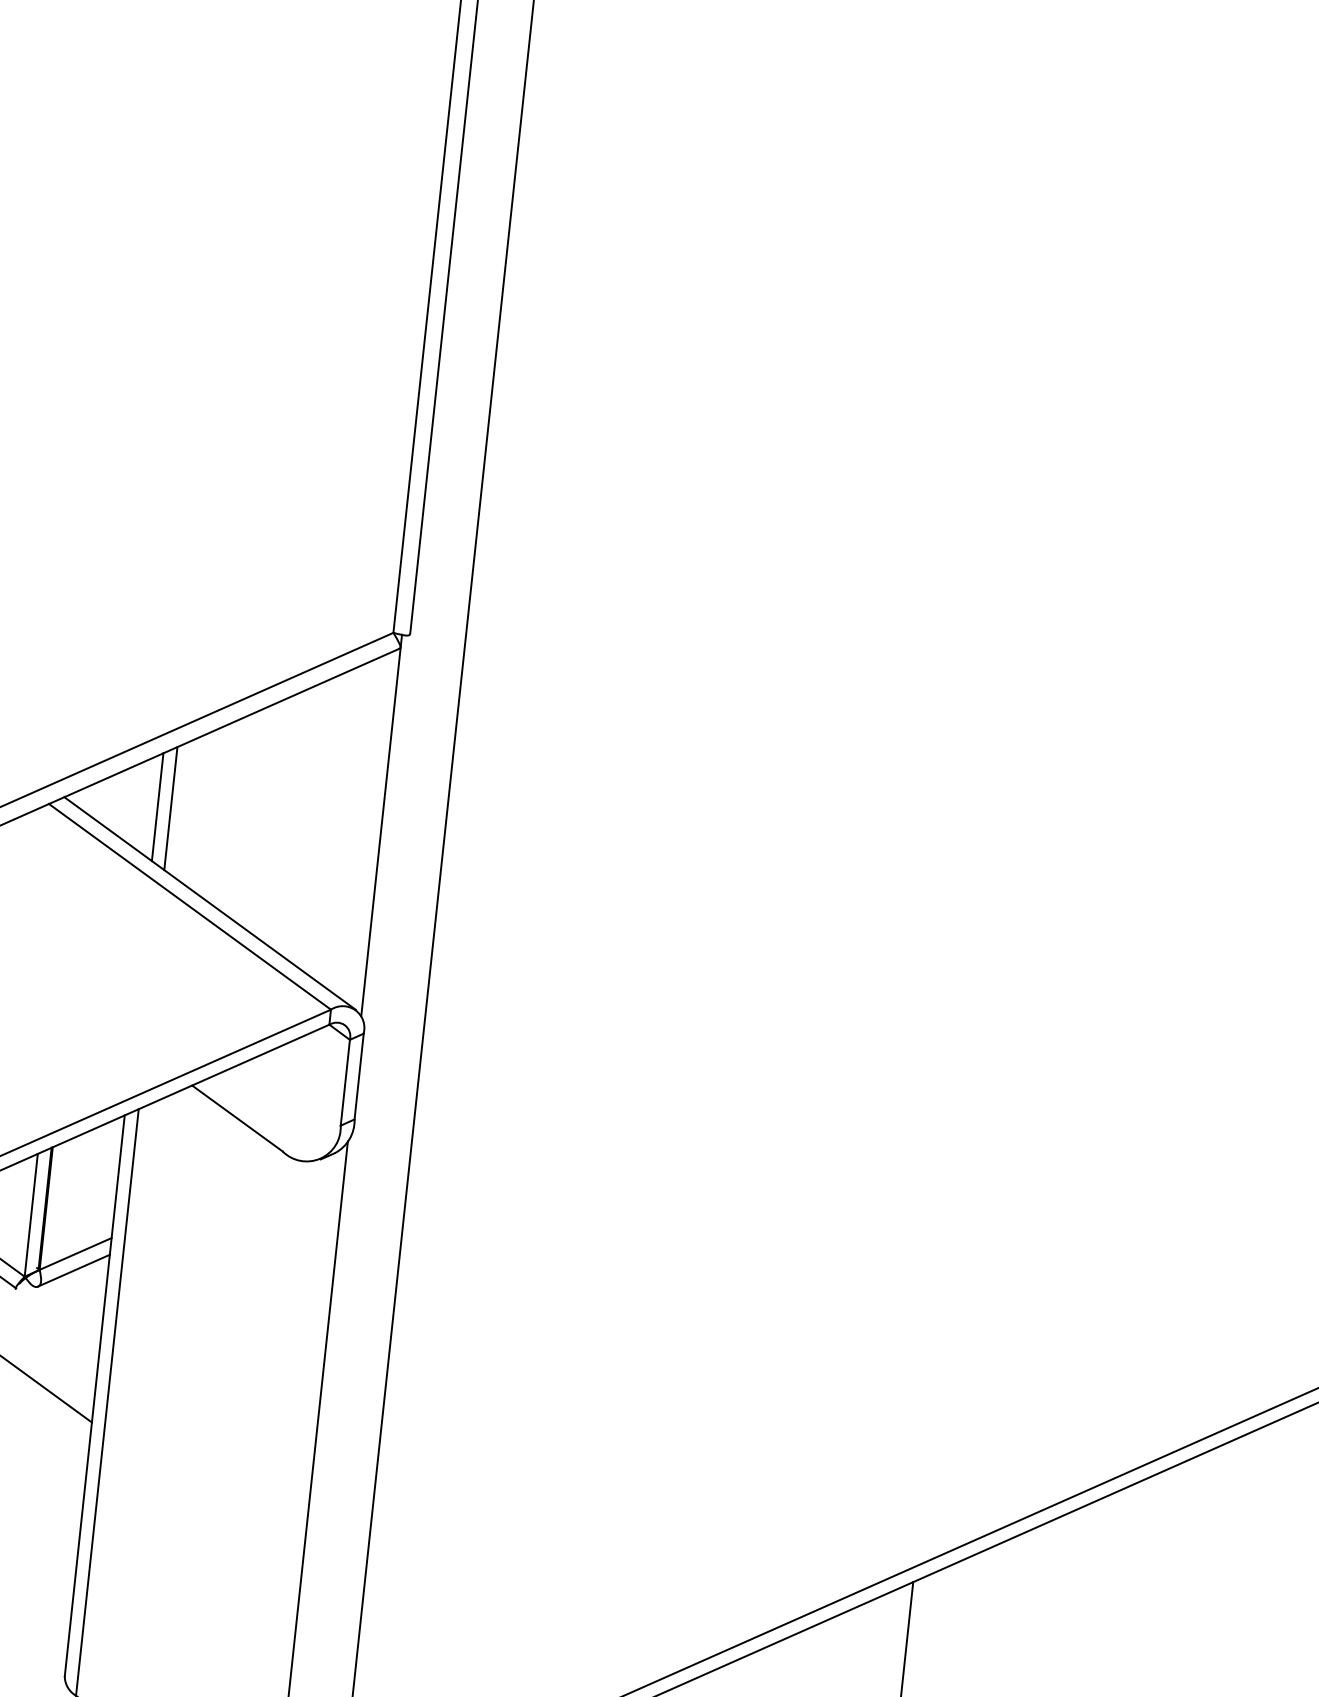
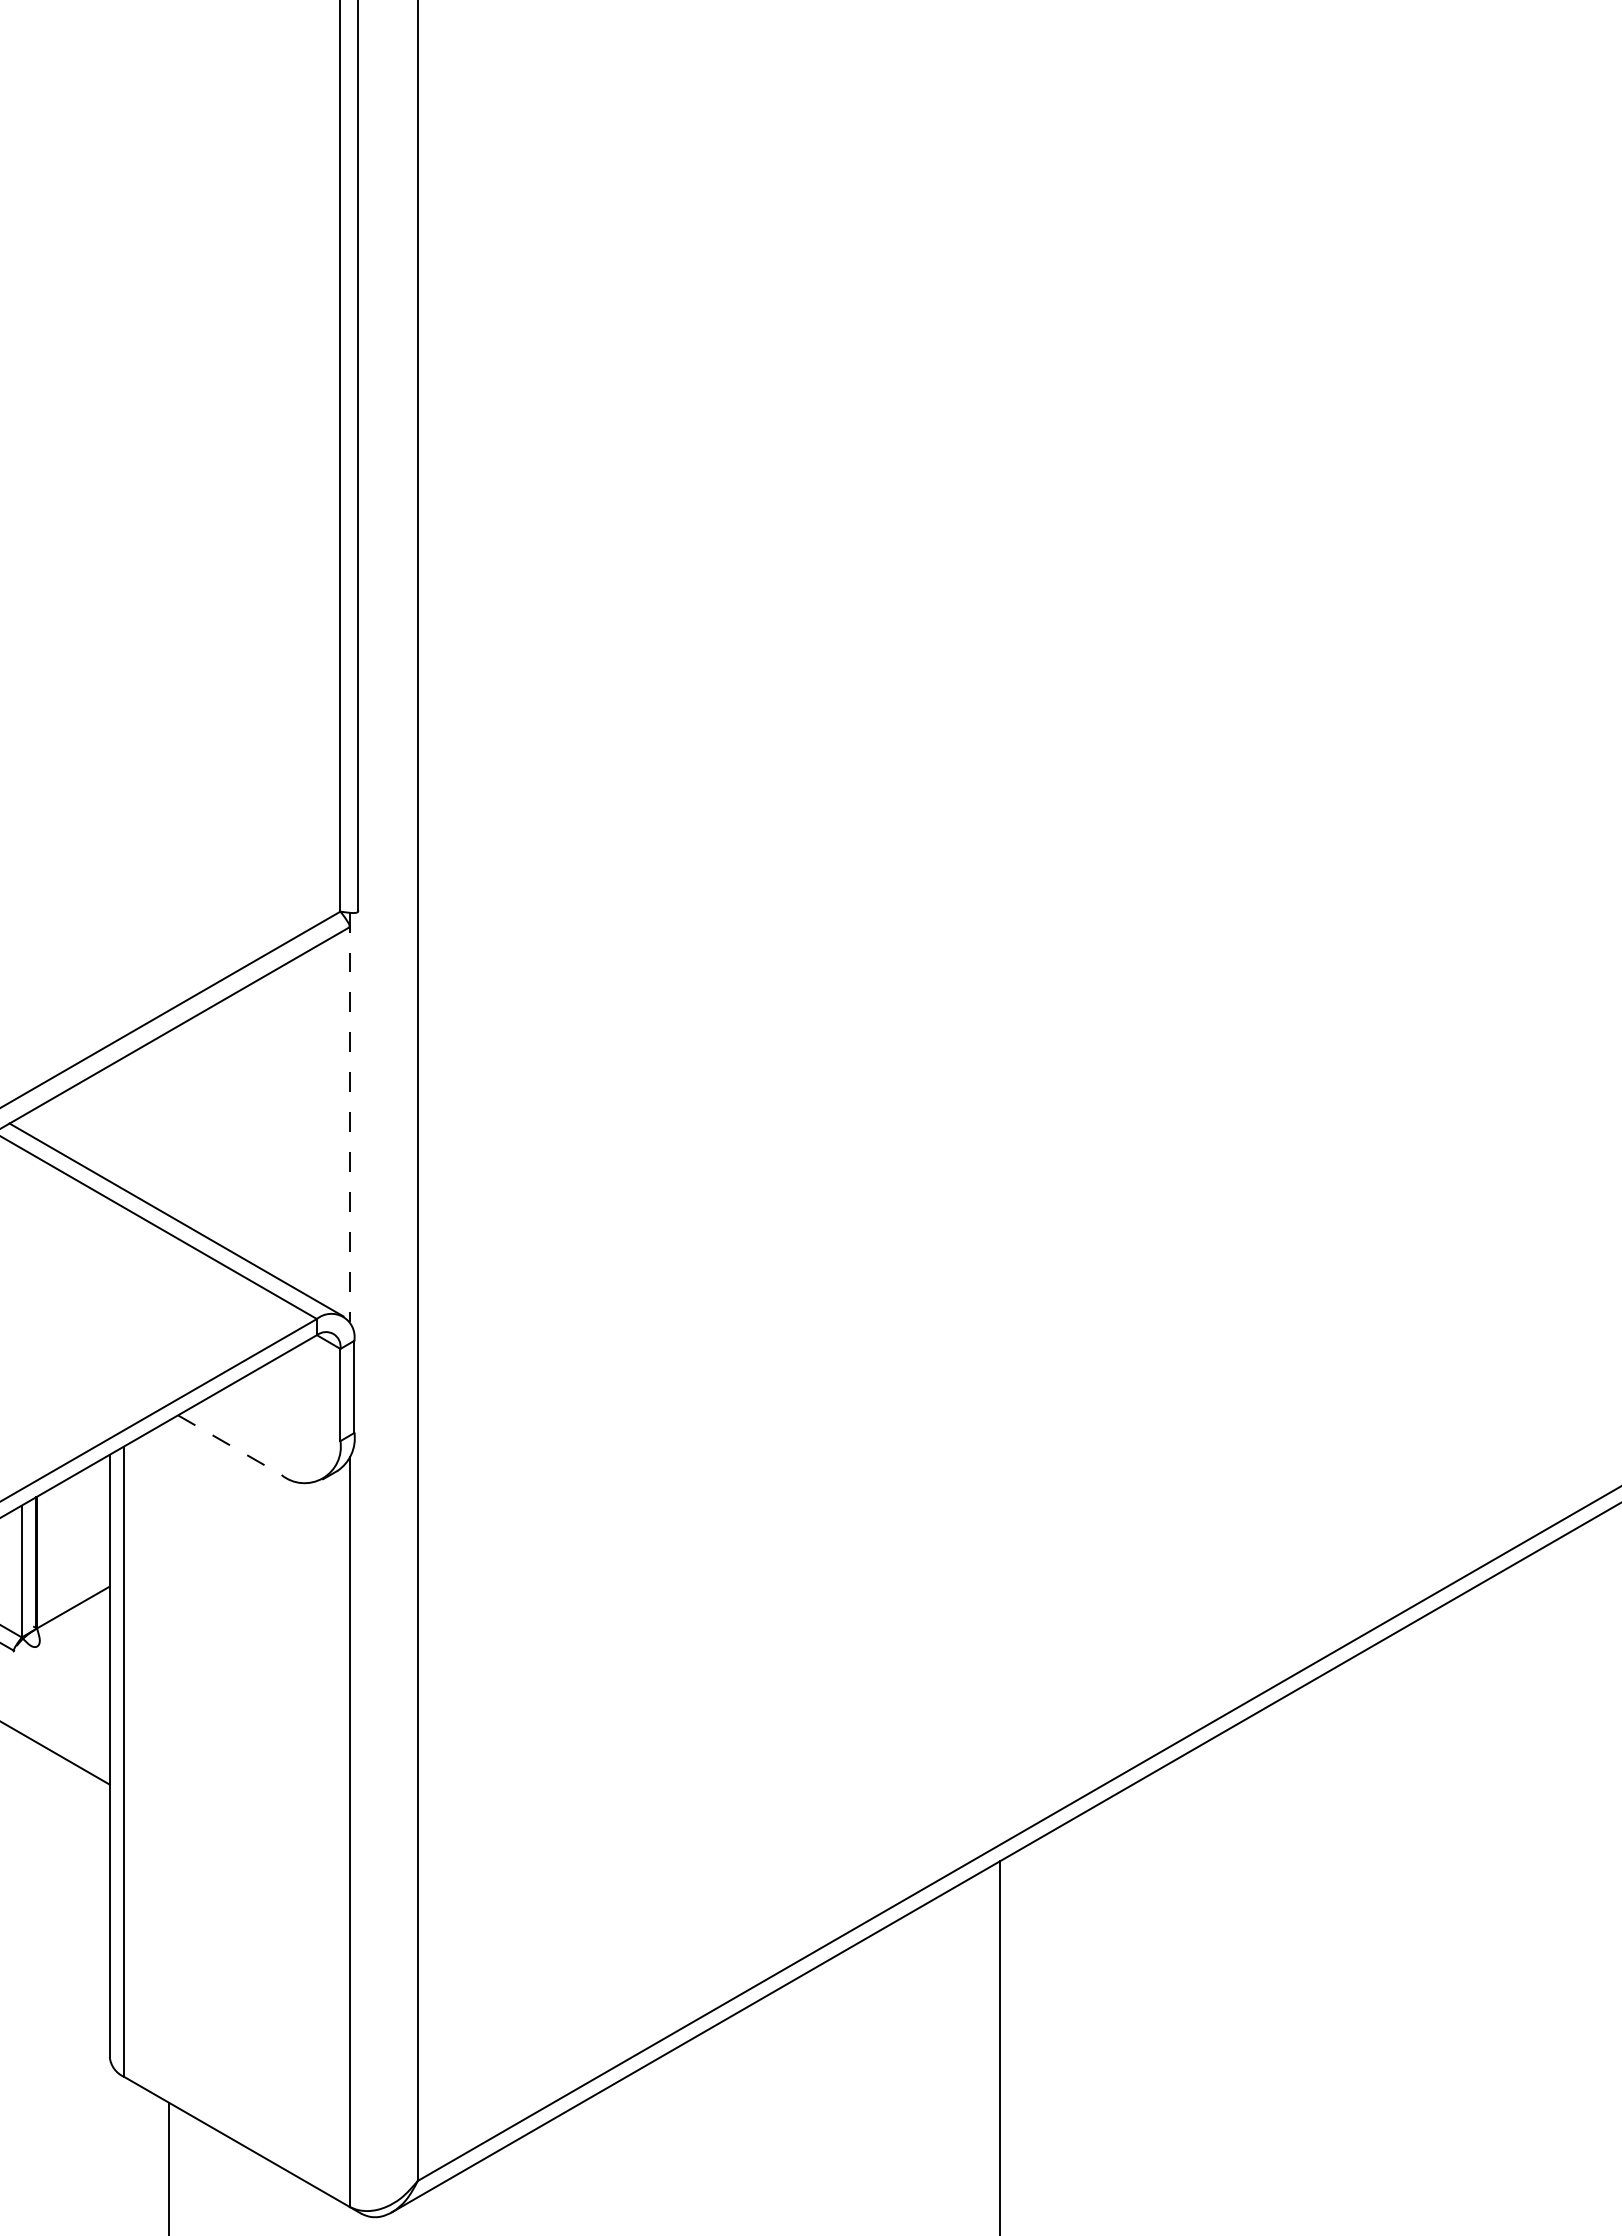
line: (157, 807) -> (109, 1123), removed
line: (171, 808) -> (124, 1123), removed
line: (381, 825) -> (349, 1117), solid -> dashed
line: (237, 1118) -> (229, 1445), solid -> dashed
line: (73, 1270) -> (73, 1625), removed

